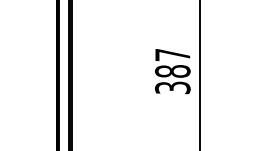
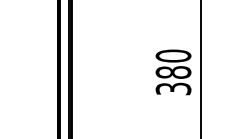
text: (172, 54) -> (173, 55), 387 -> 380

